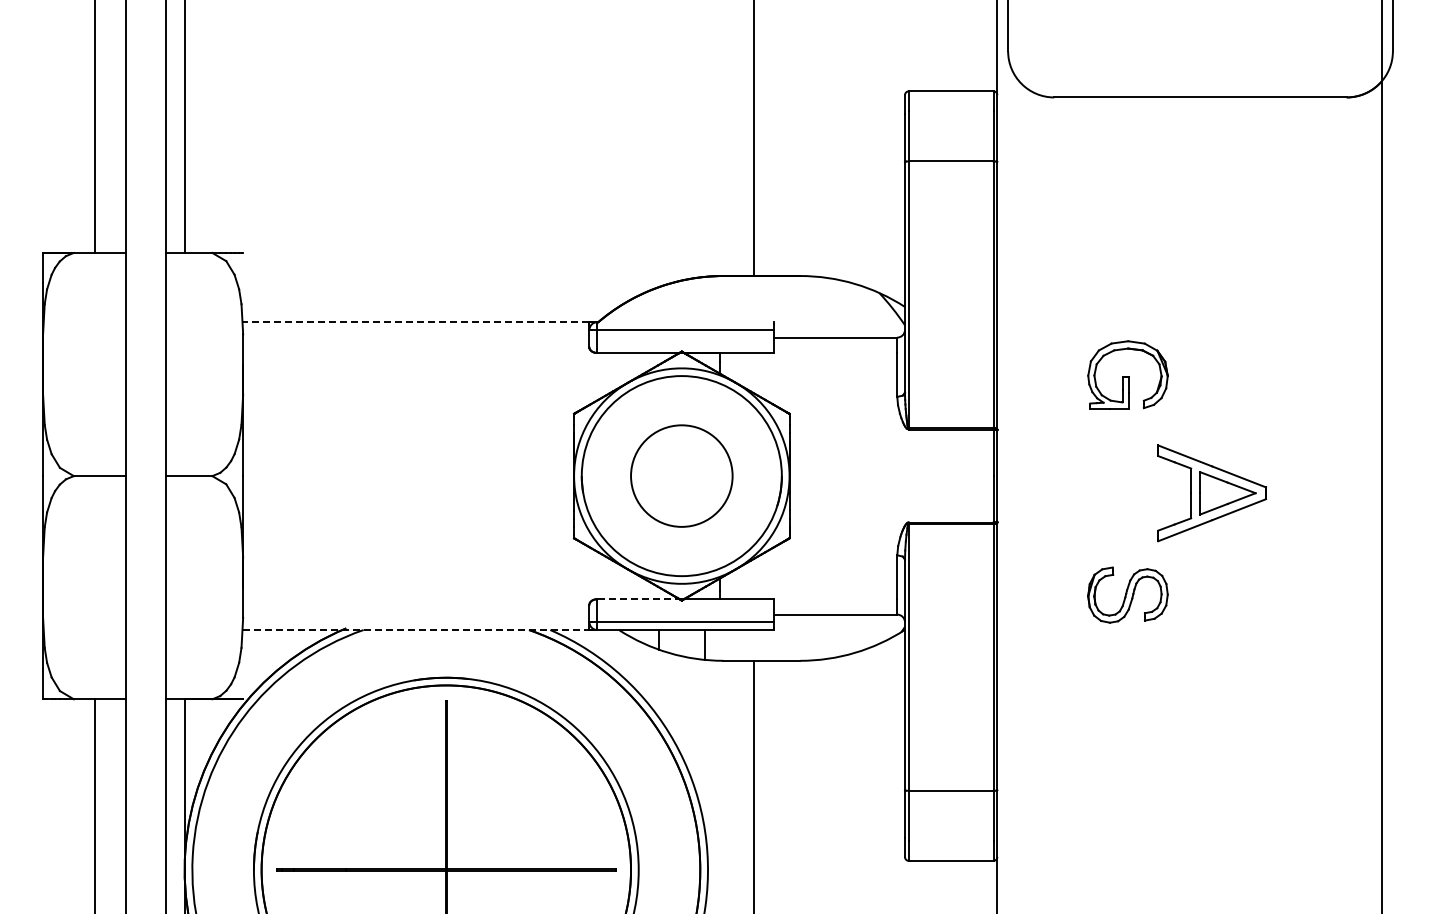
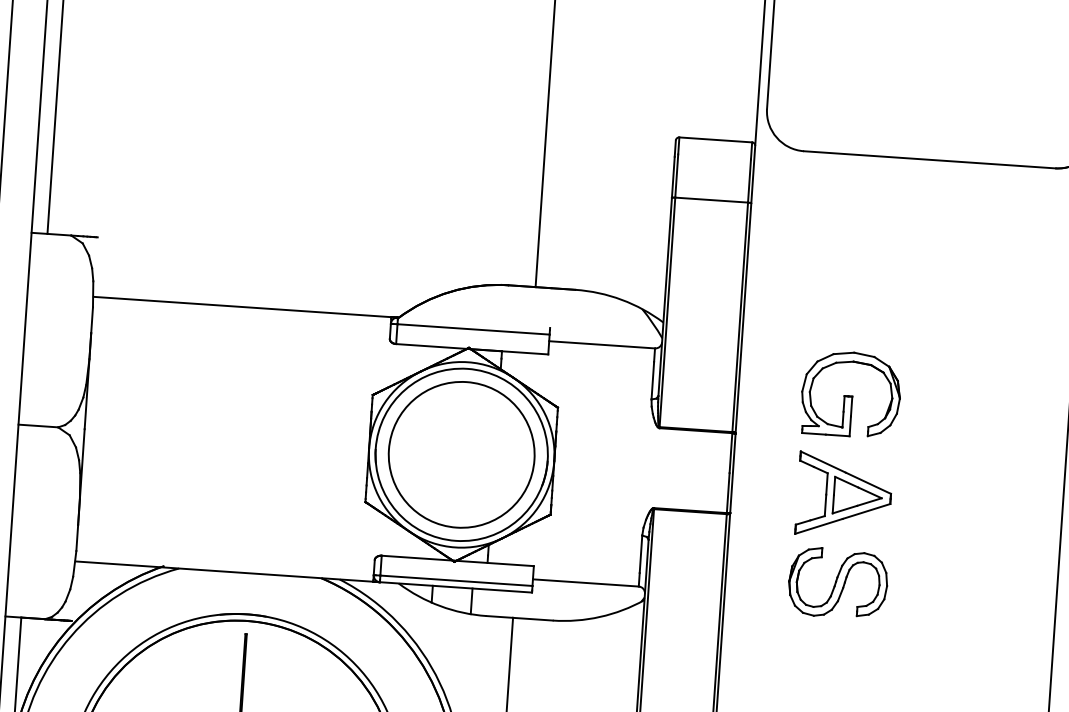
line: (415, 322) -> (241, 307), dashed -> solid
part: (1127, 374) -> (850, 393), size x1.43
circle: (681, 475) -> (461, 454), size x1.67
part: (1212, 493) -> (844, 495), moved
part: (1127, 594) -> (837, 582), size x1.43
line: (639, 599) -> (418, 558), dashed -> solid
line: (416, 630) -> (224, 572), dashed -> solid

